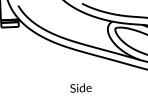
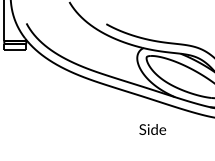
text: (80, 88) -> (152, 129), moved

